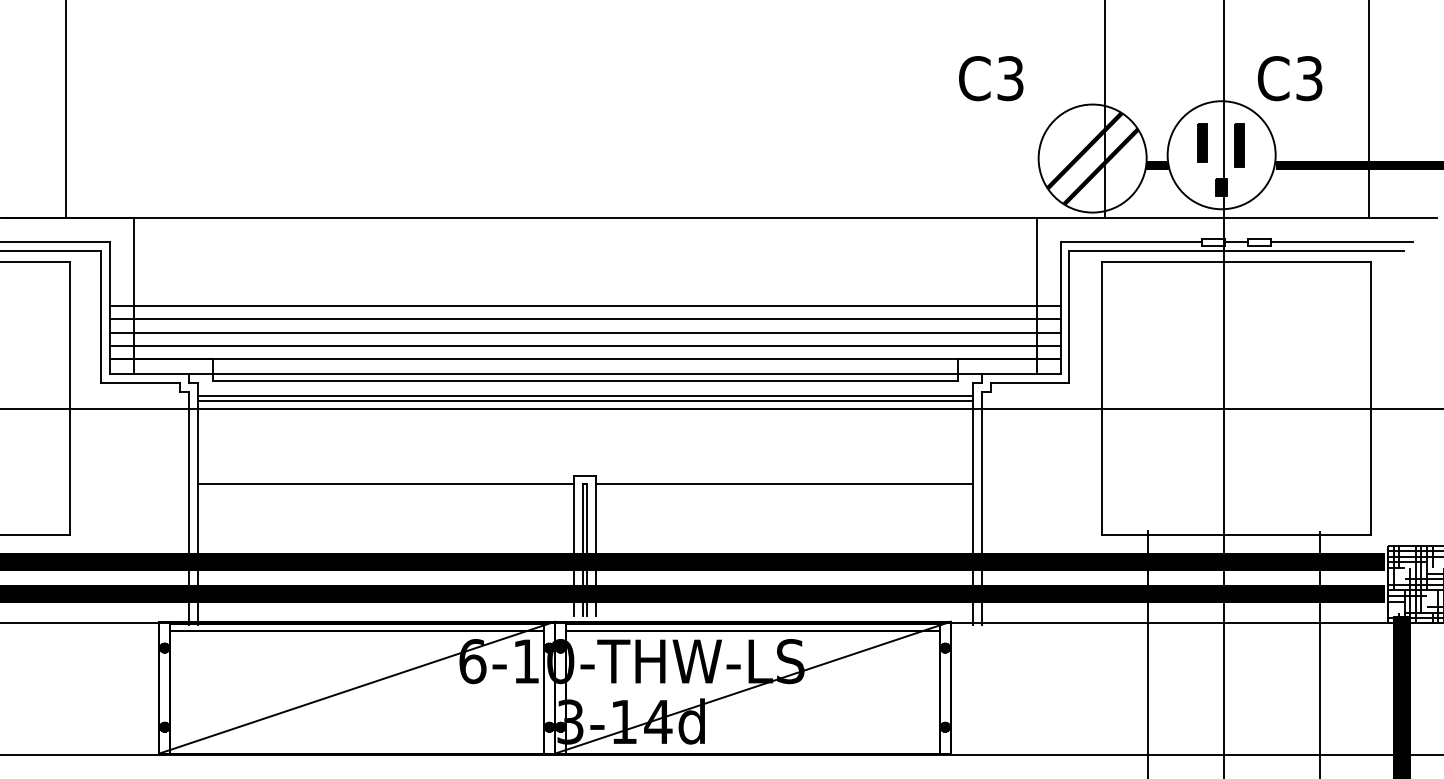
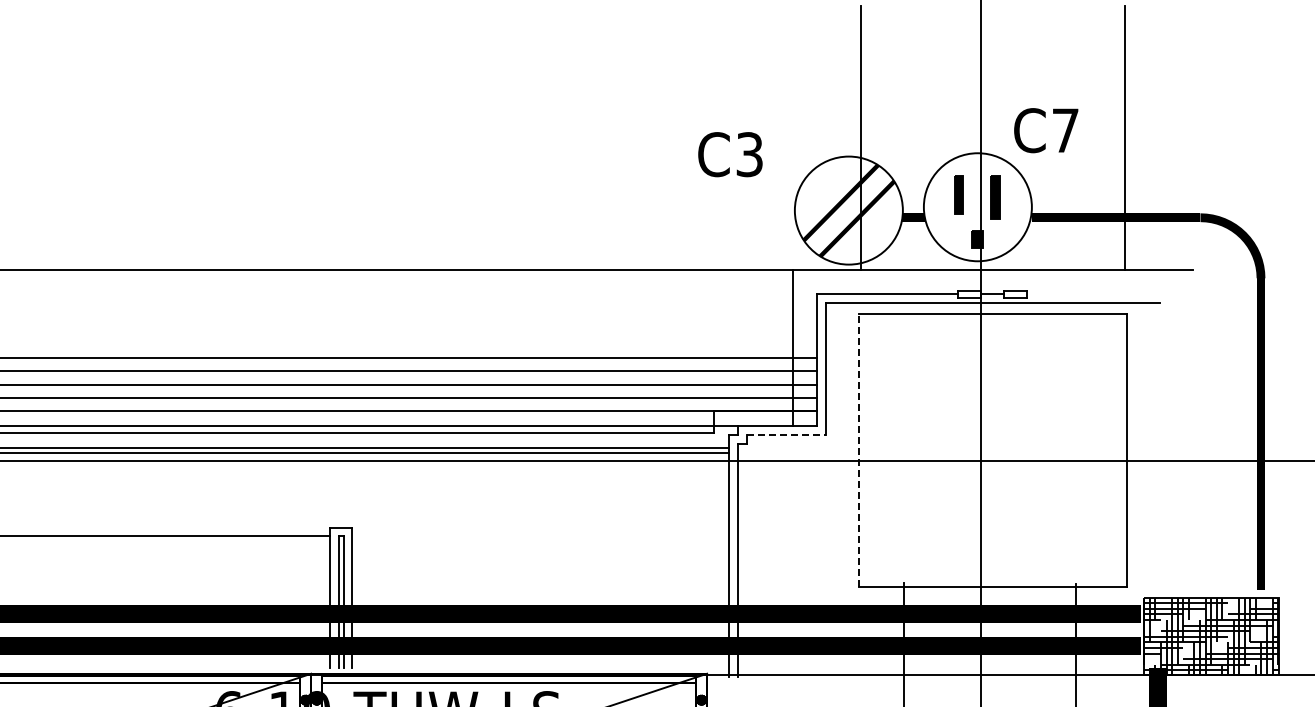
text: (991, 78) -> (730, 154), moved
text: (1309, 78) -> (1065, 130), C3 -> C7
line: (1341, 242) -> (1097, 294), removed
line: (1030, 383) -> (786, 435), solid -> dashed
line: (1102, 398) -> (858, 450), solid -> dashed
line: (784, 484) -> (540, 536), removed

